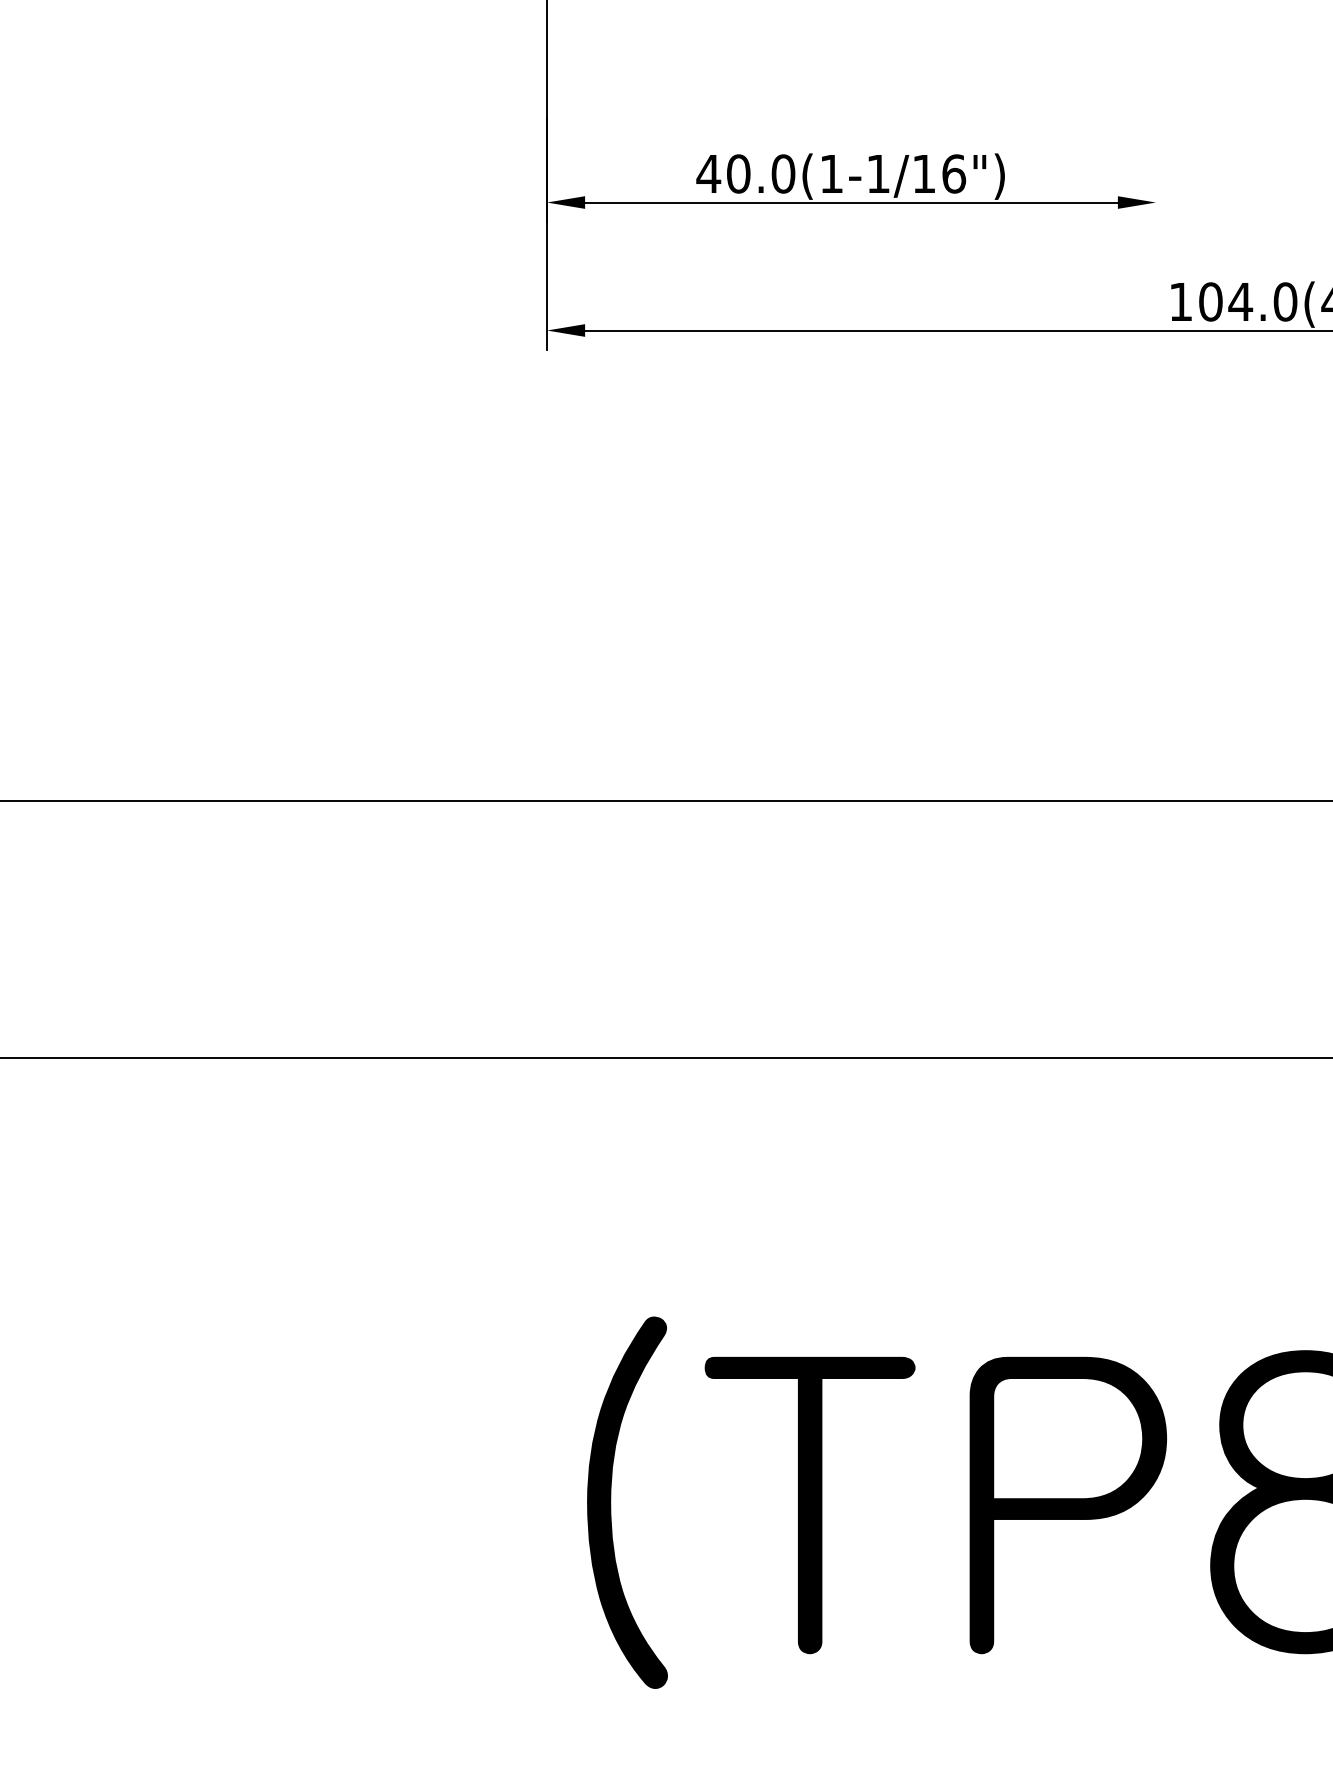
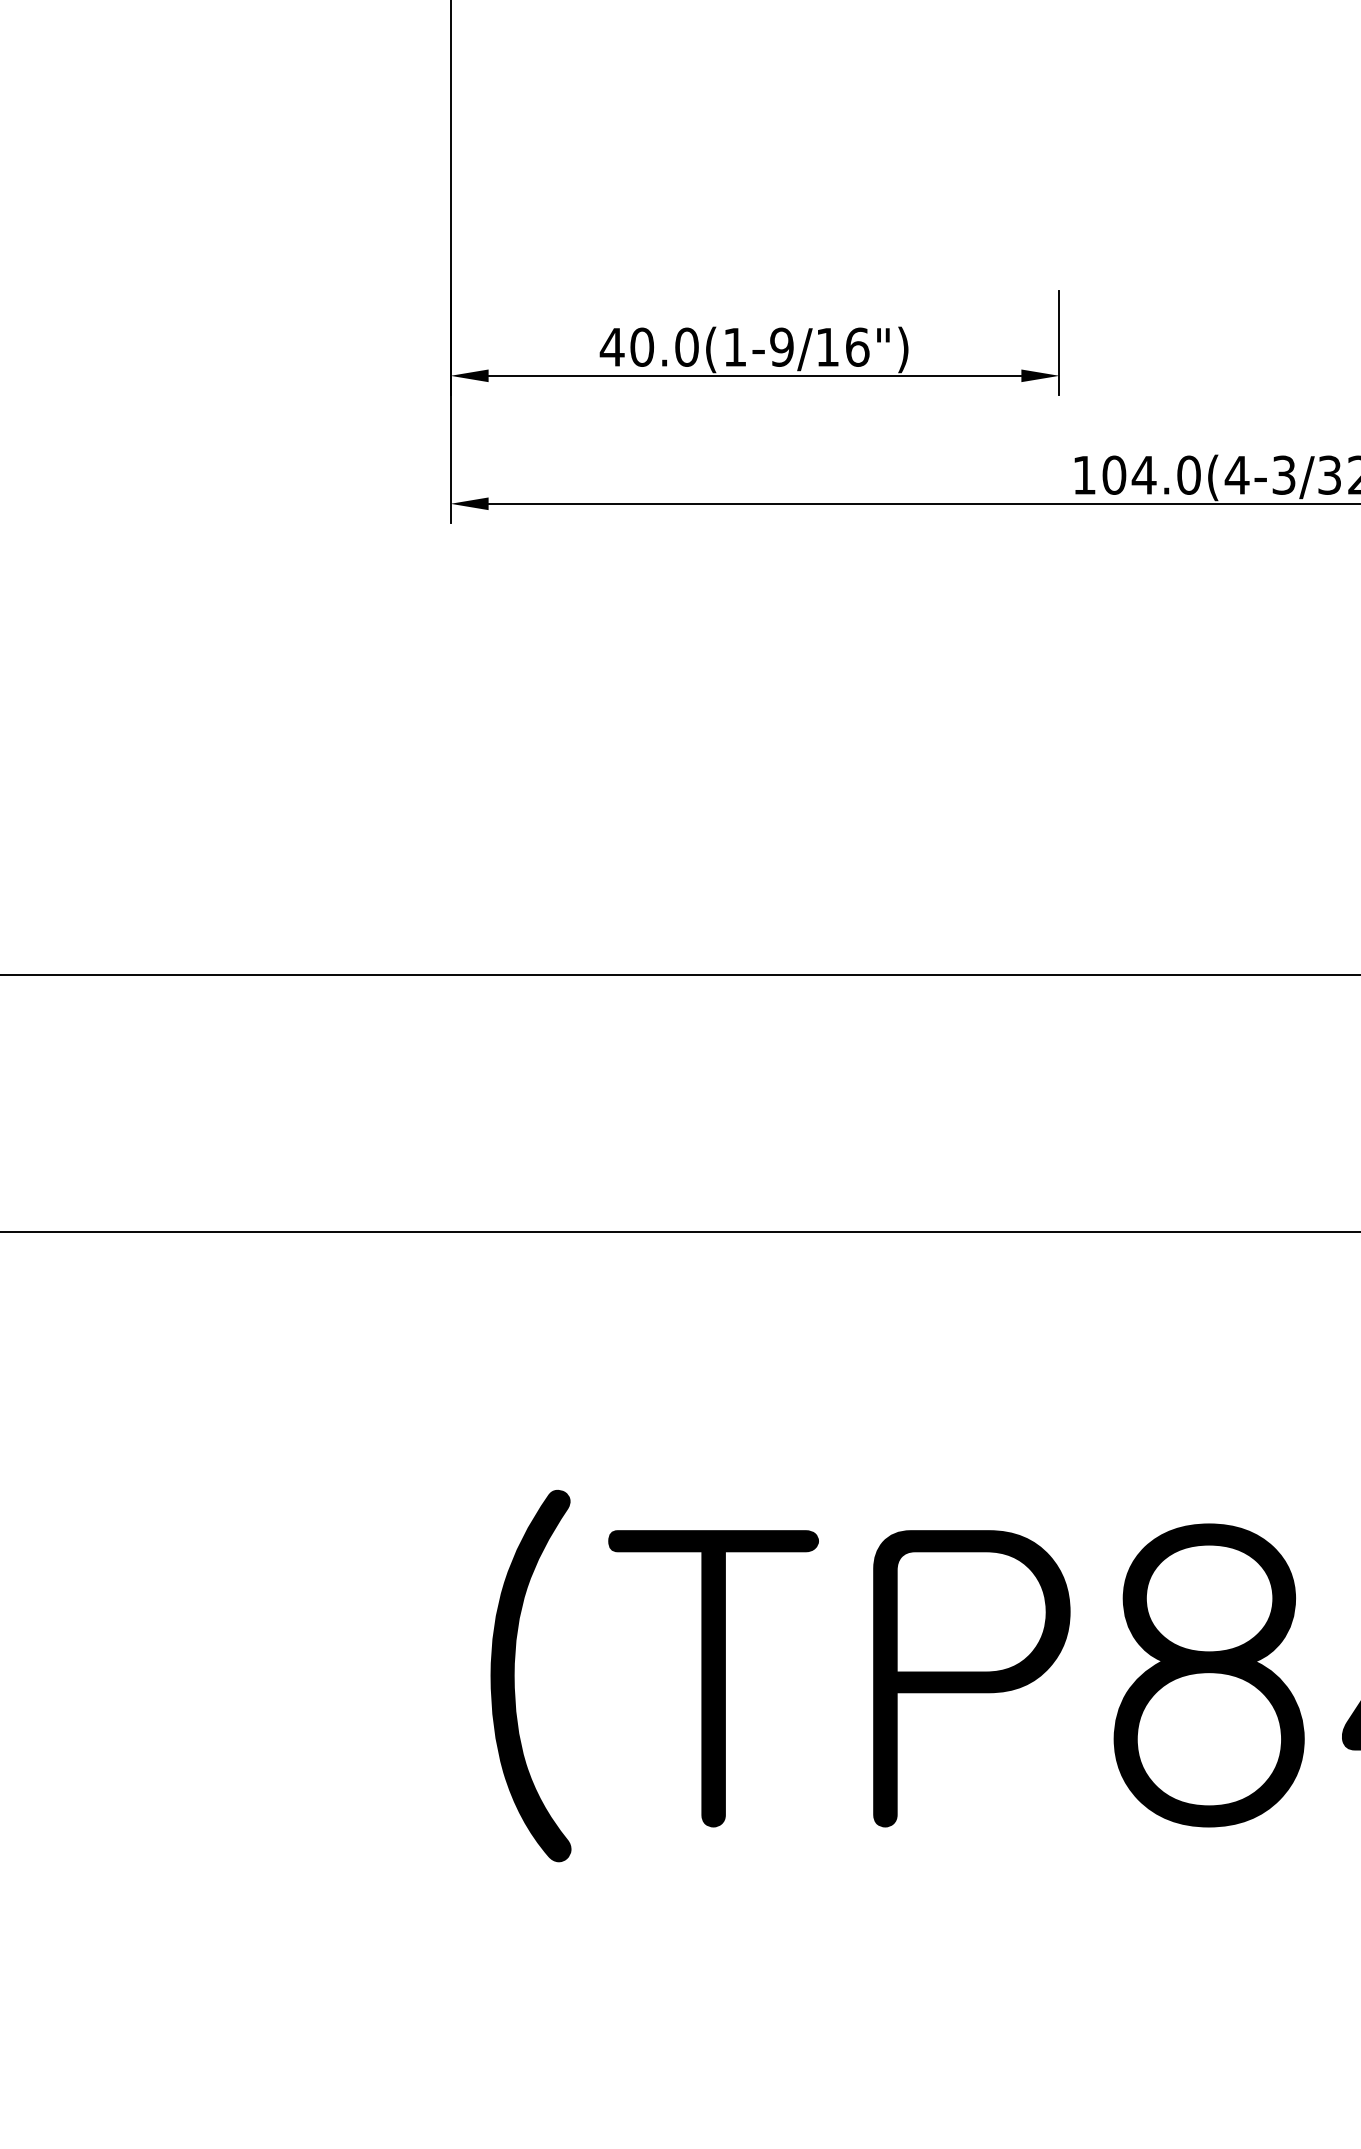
line: (1155, 169) -> (1059, 342), added
text: (877, 173) -> (781, 346), 40.0(1-1/16") -> 40.0(1-9/16")

